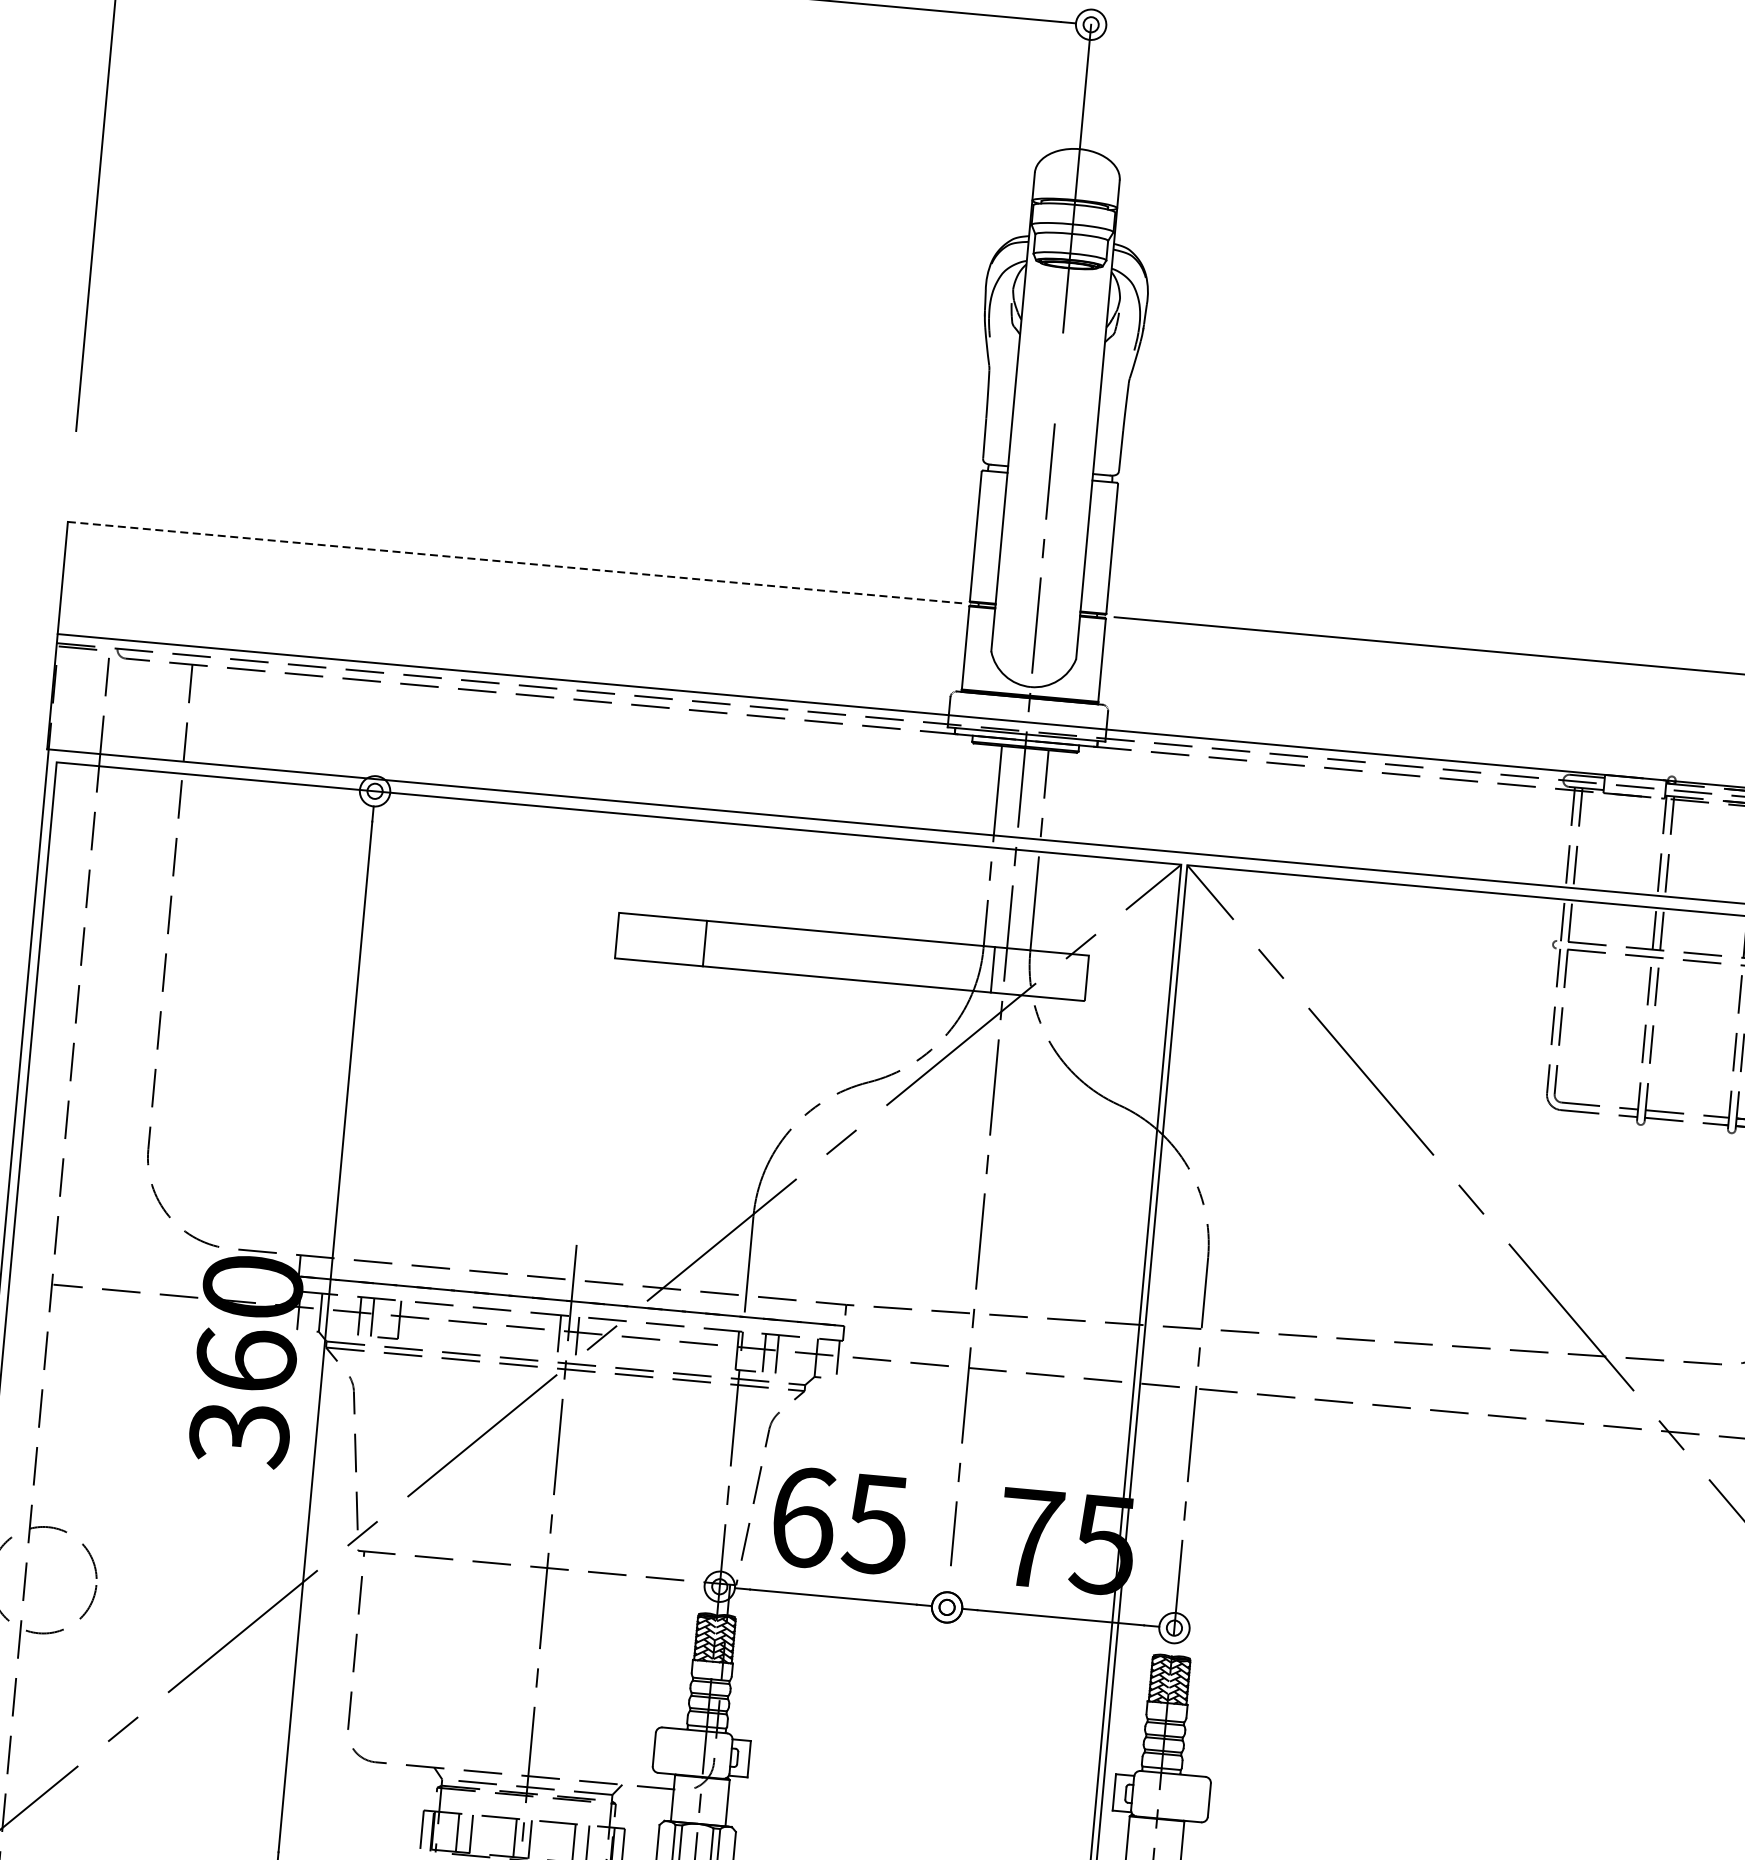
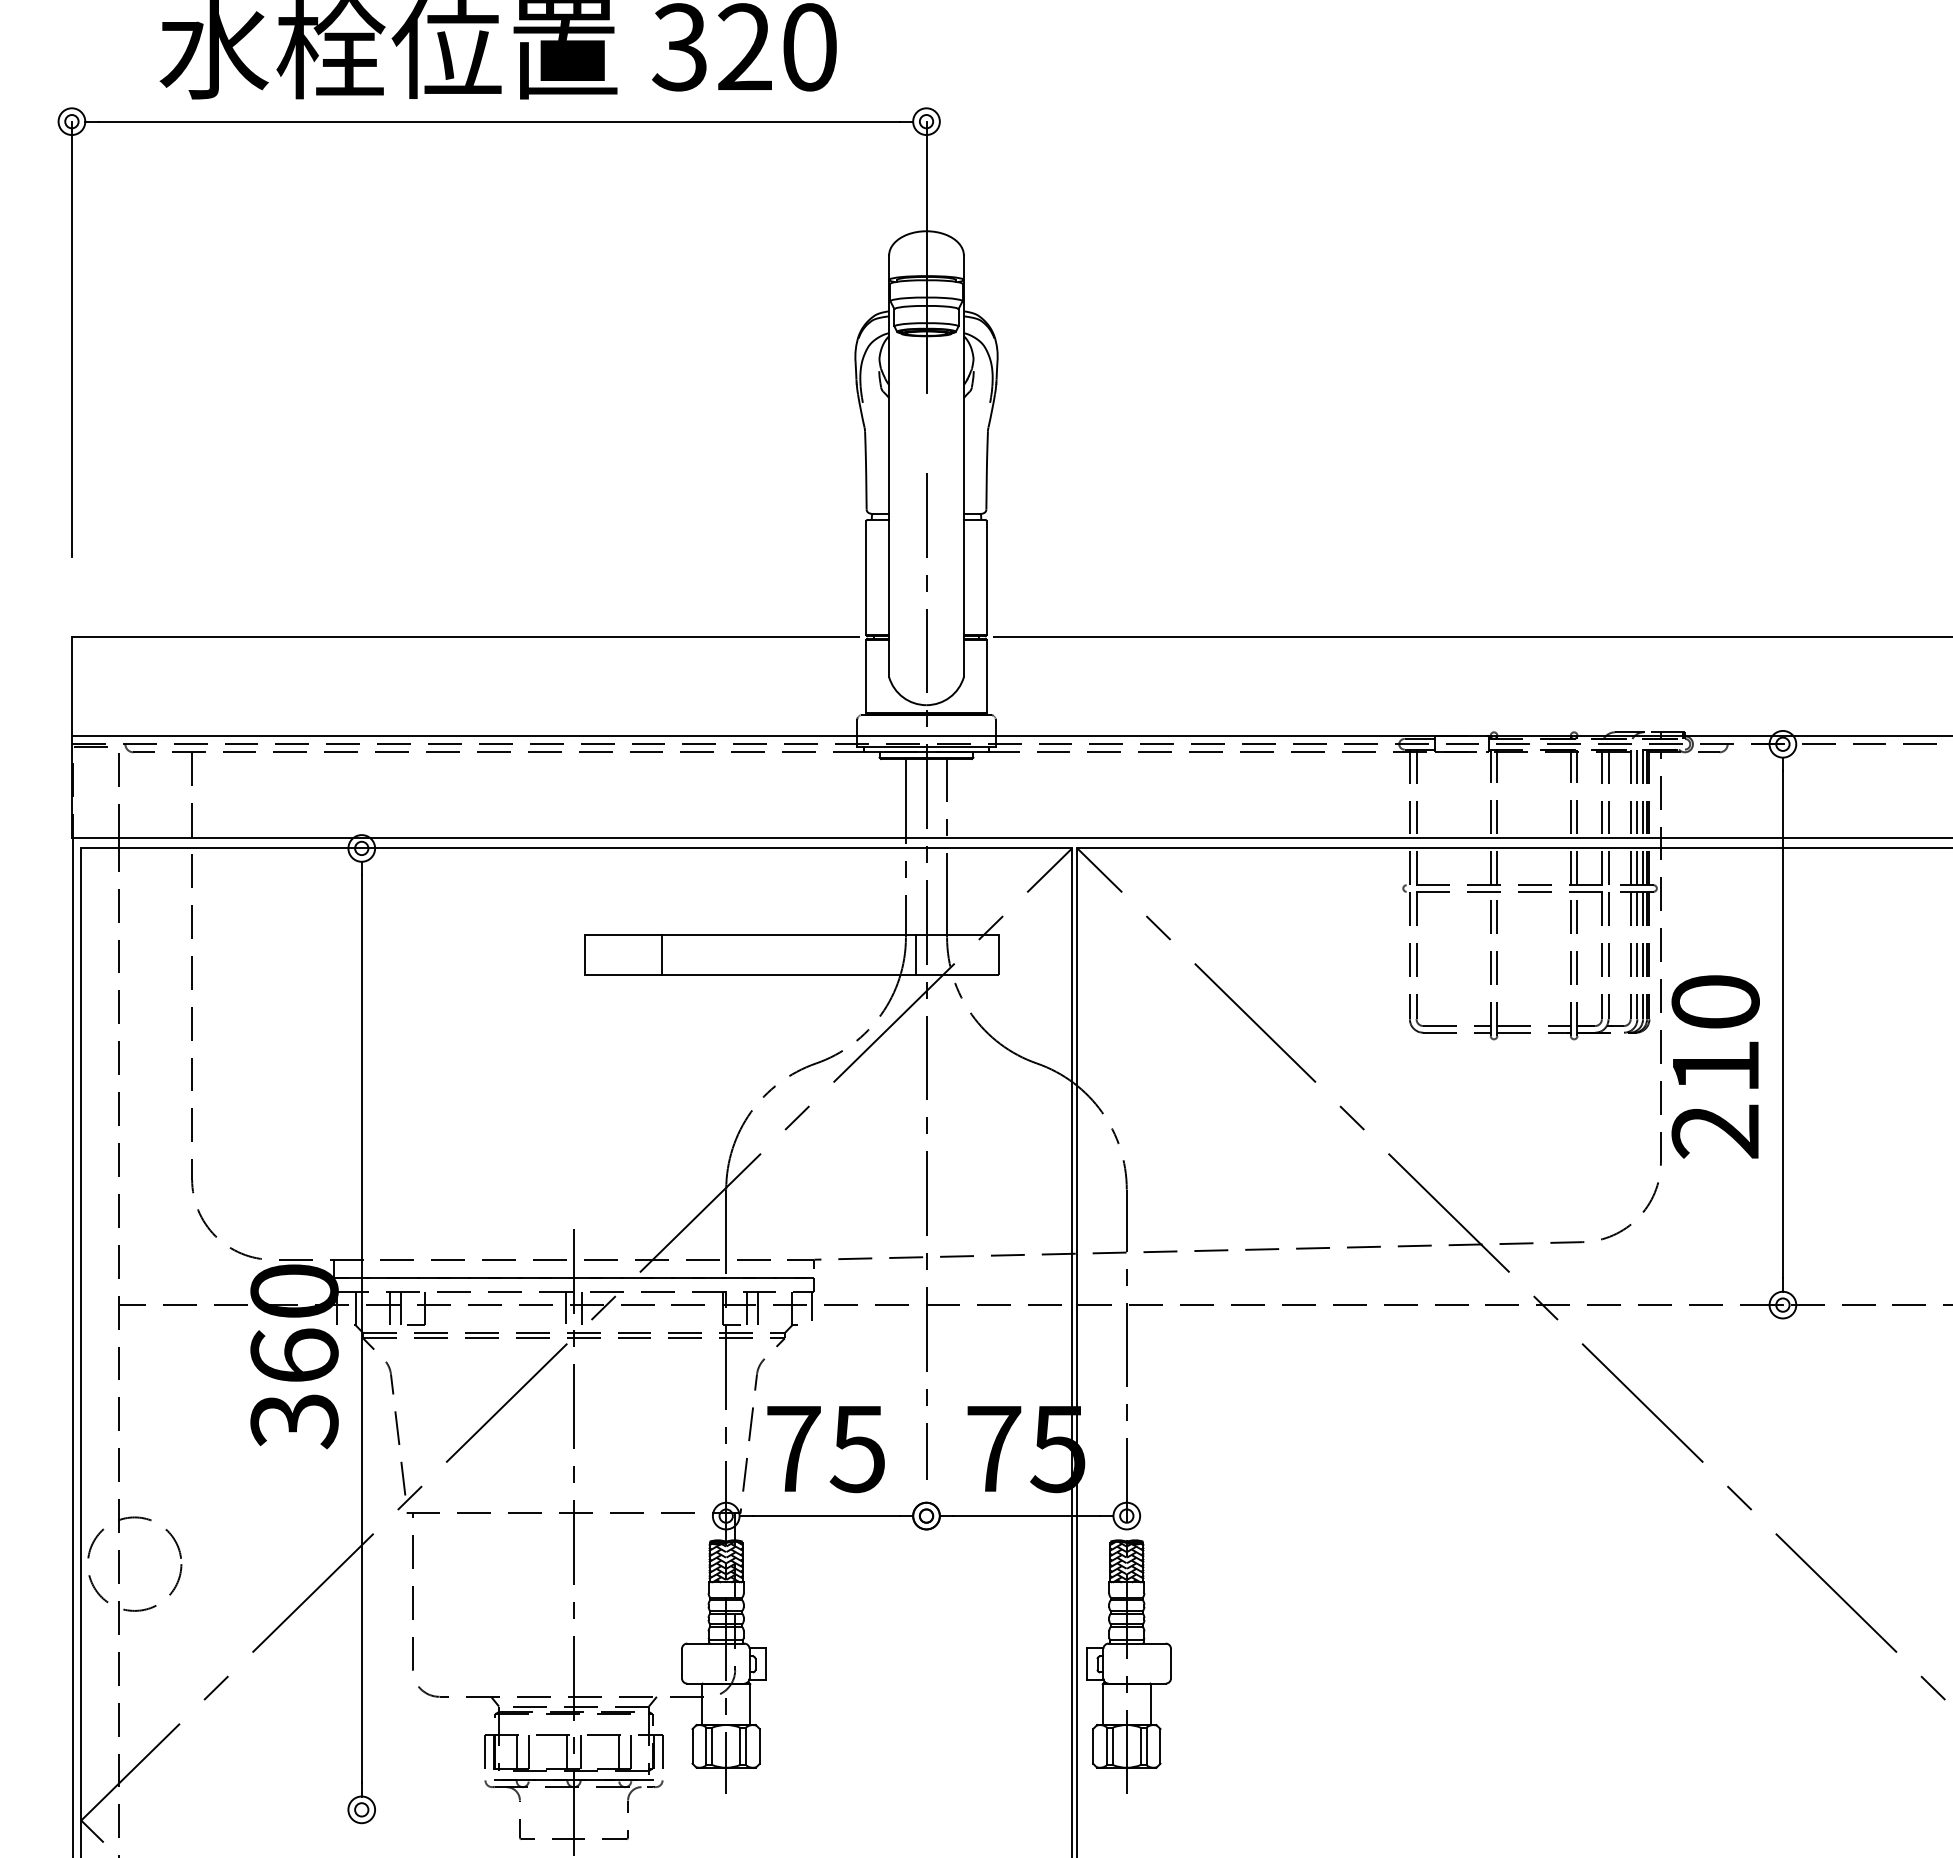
line: (514, 562) -> (465, 637), dashed -> solid
text: (804, 1517) -> (794, 1448), 65 -> 75

